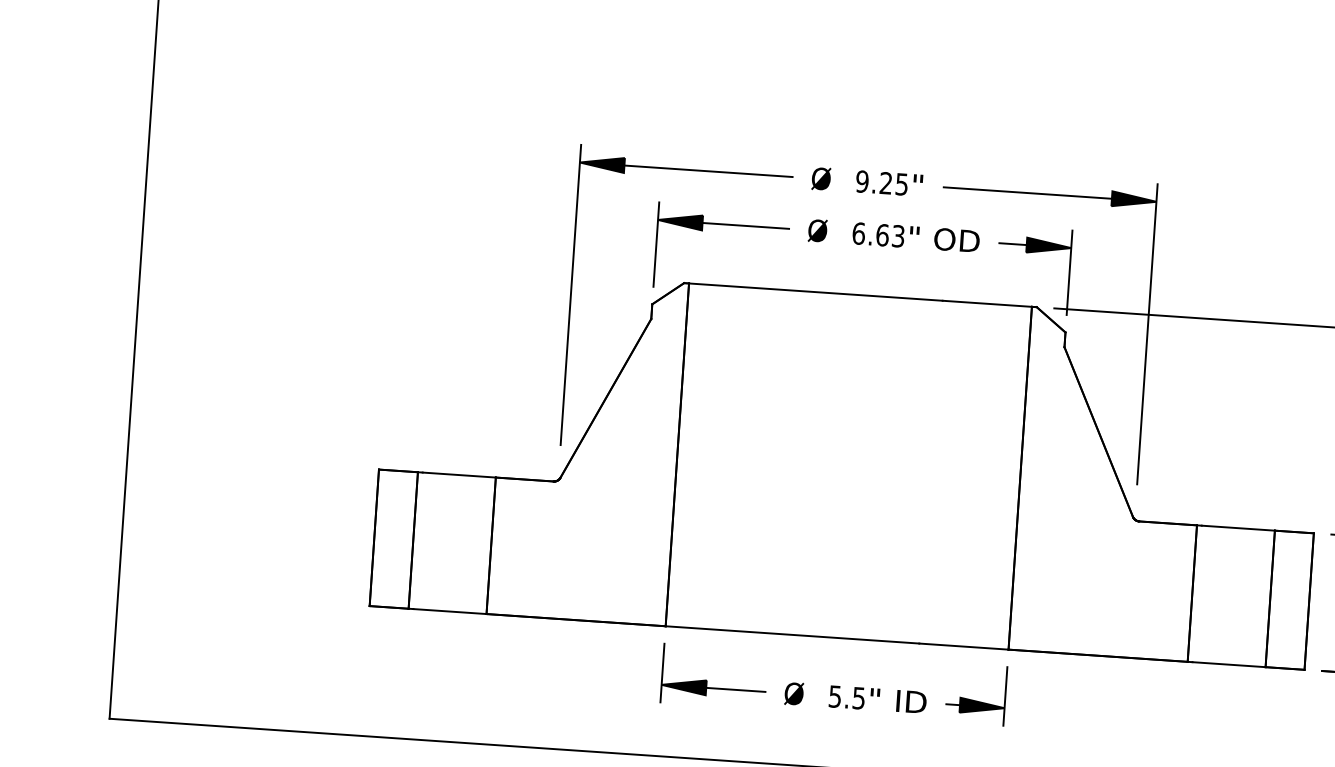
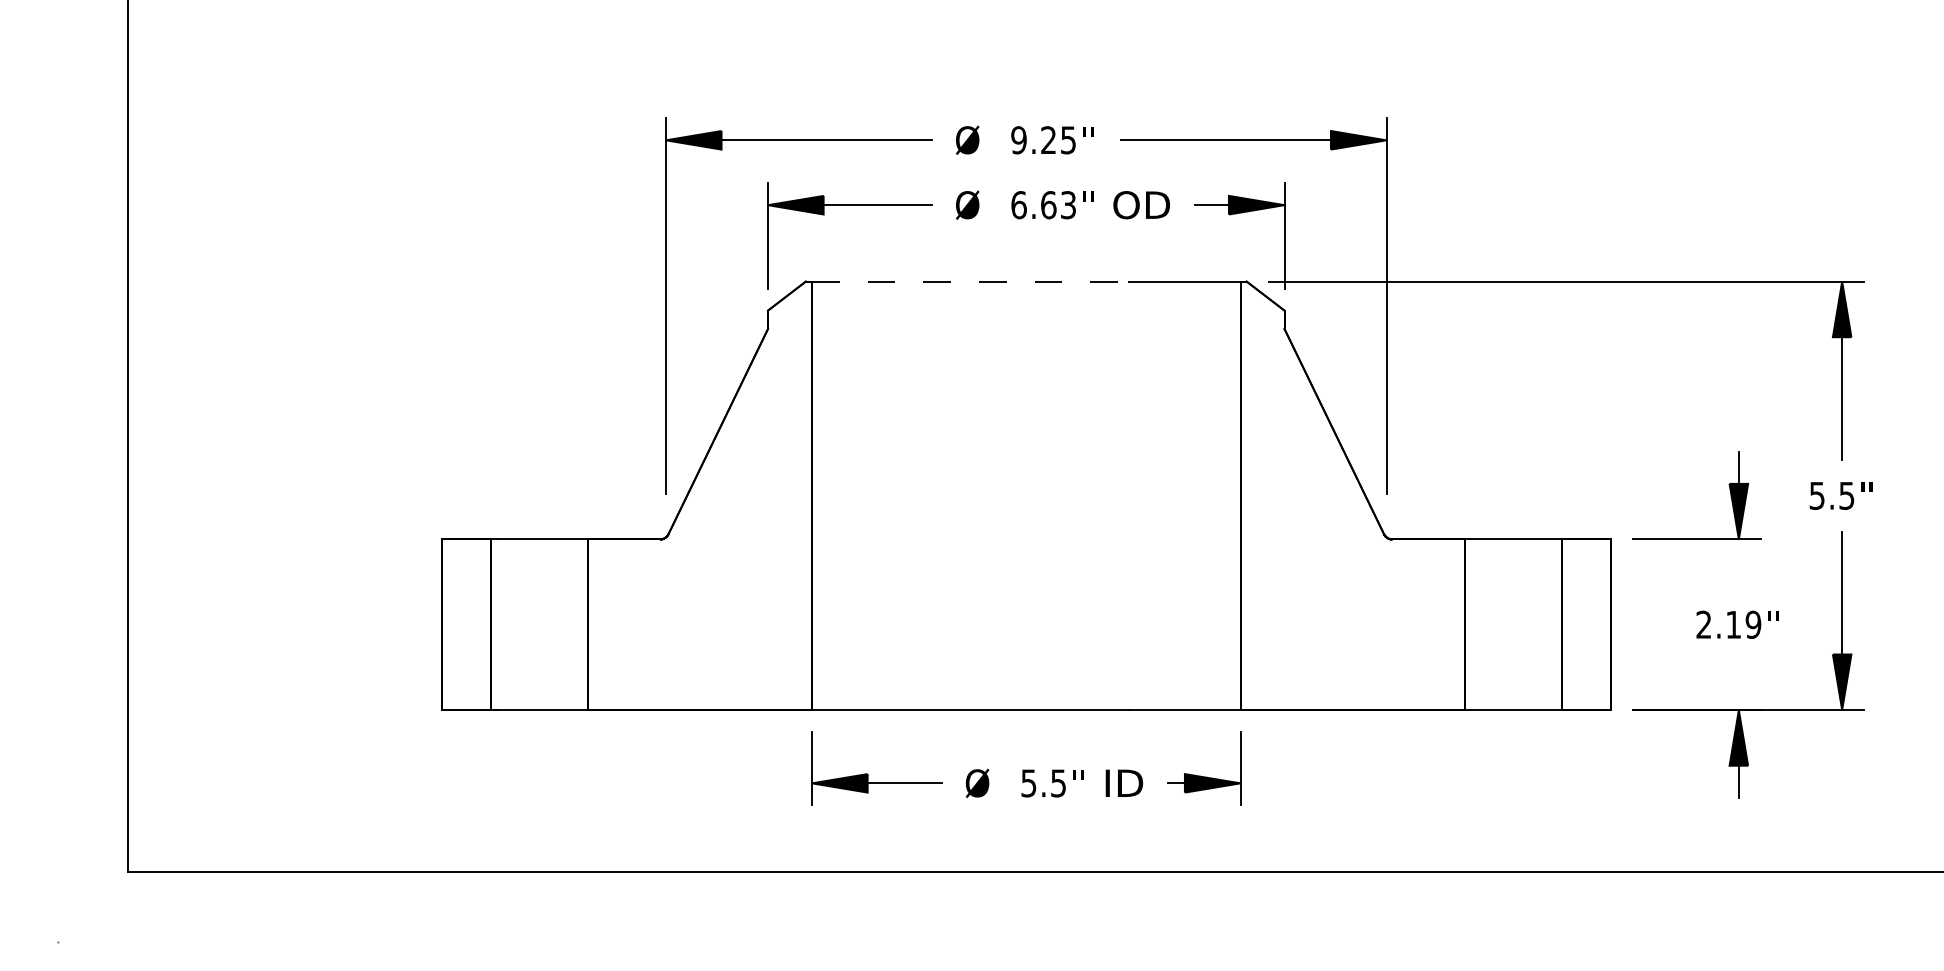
line: (815, 292) -> (970, 281), solid -> dashed

